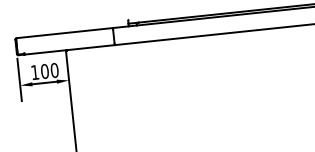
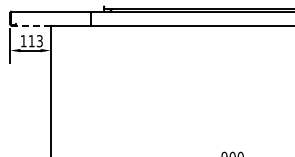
line: (45, 52) -> (33, 25), solid -> dashed
text: (49, 71) -> (35, 41), 100 -> 113

